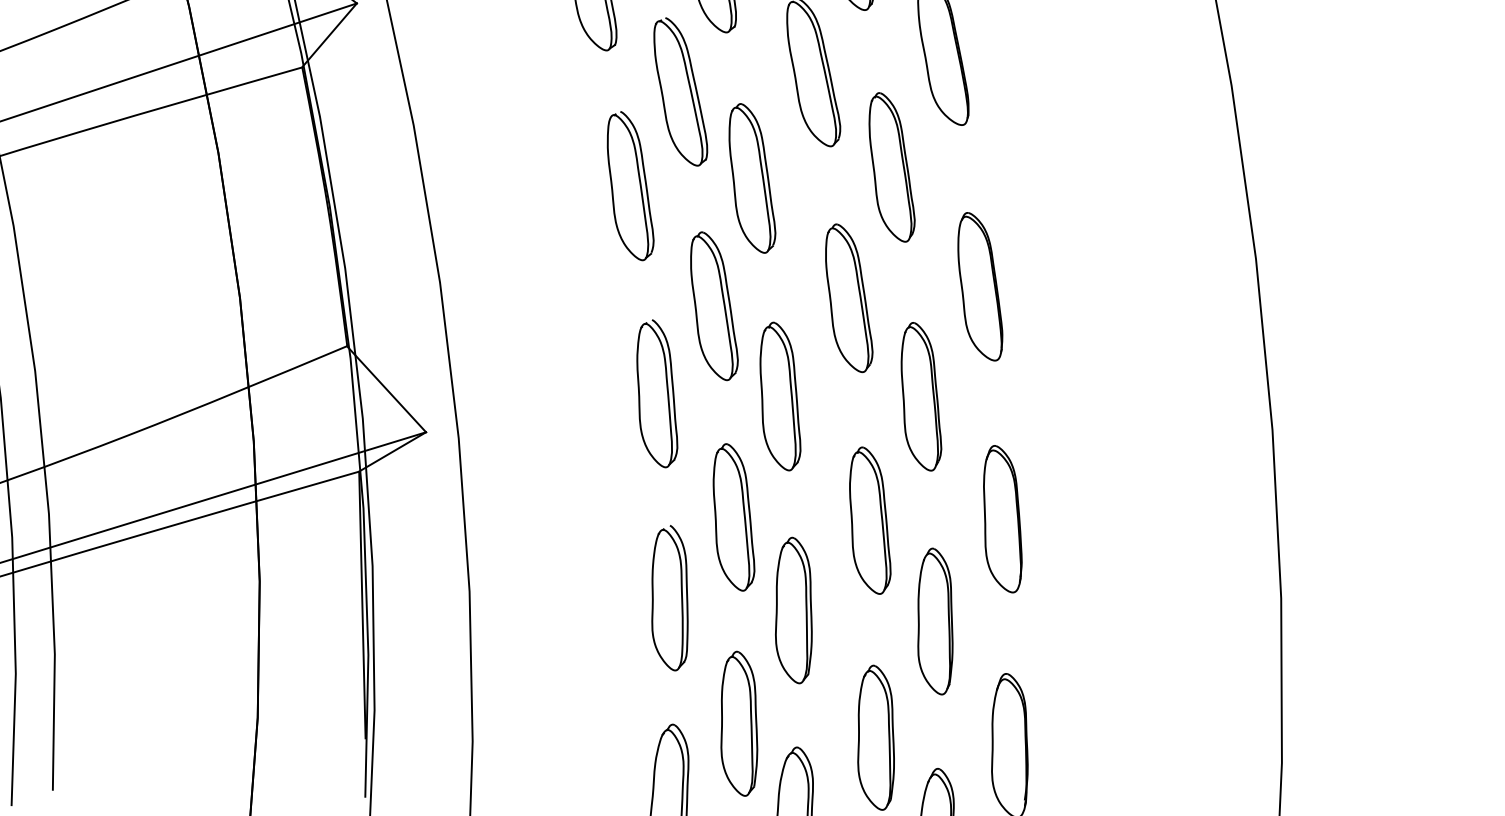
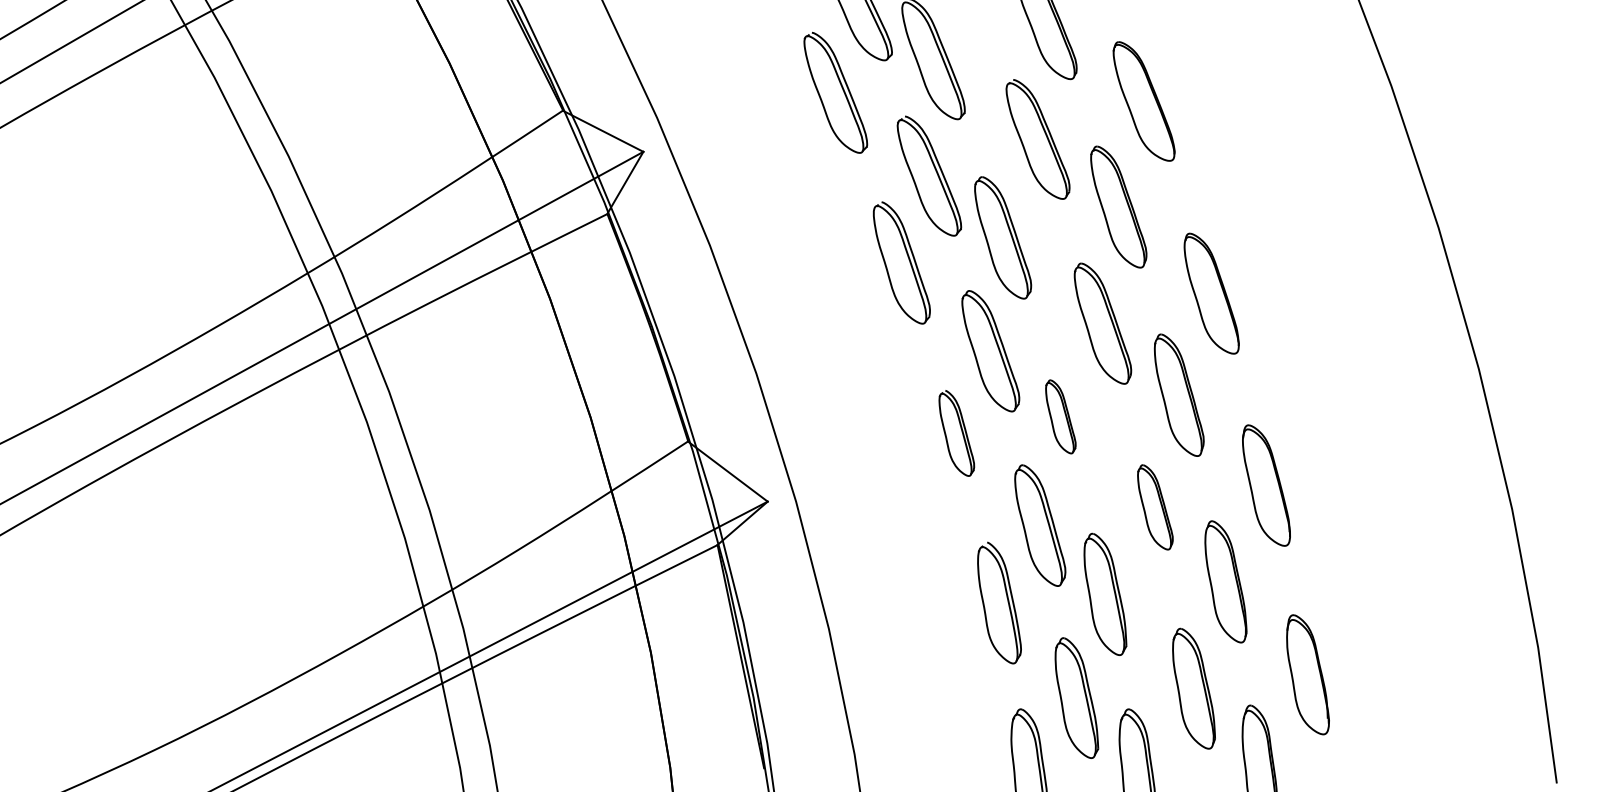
part: (657, 393) -> (956, 433), size x0.7
part: (780, 396) -> (1060, 416), size x0.6
part: (871, 520) -> (1155, 507), size x0.7

